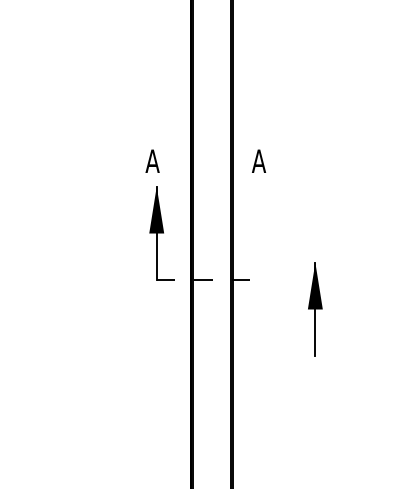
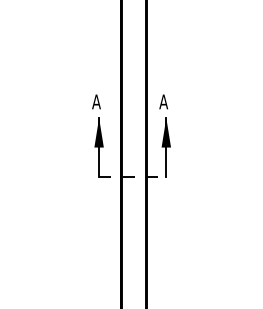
part: (314, 309) -> (165, 147), moved

